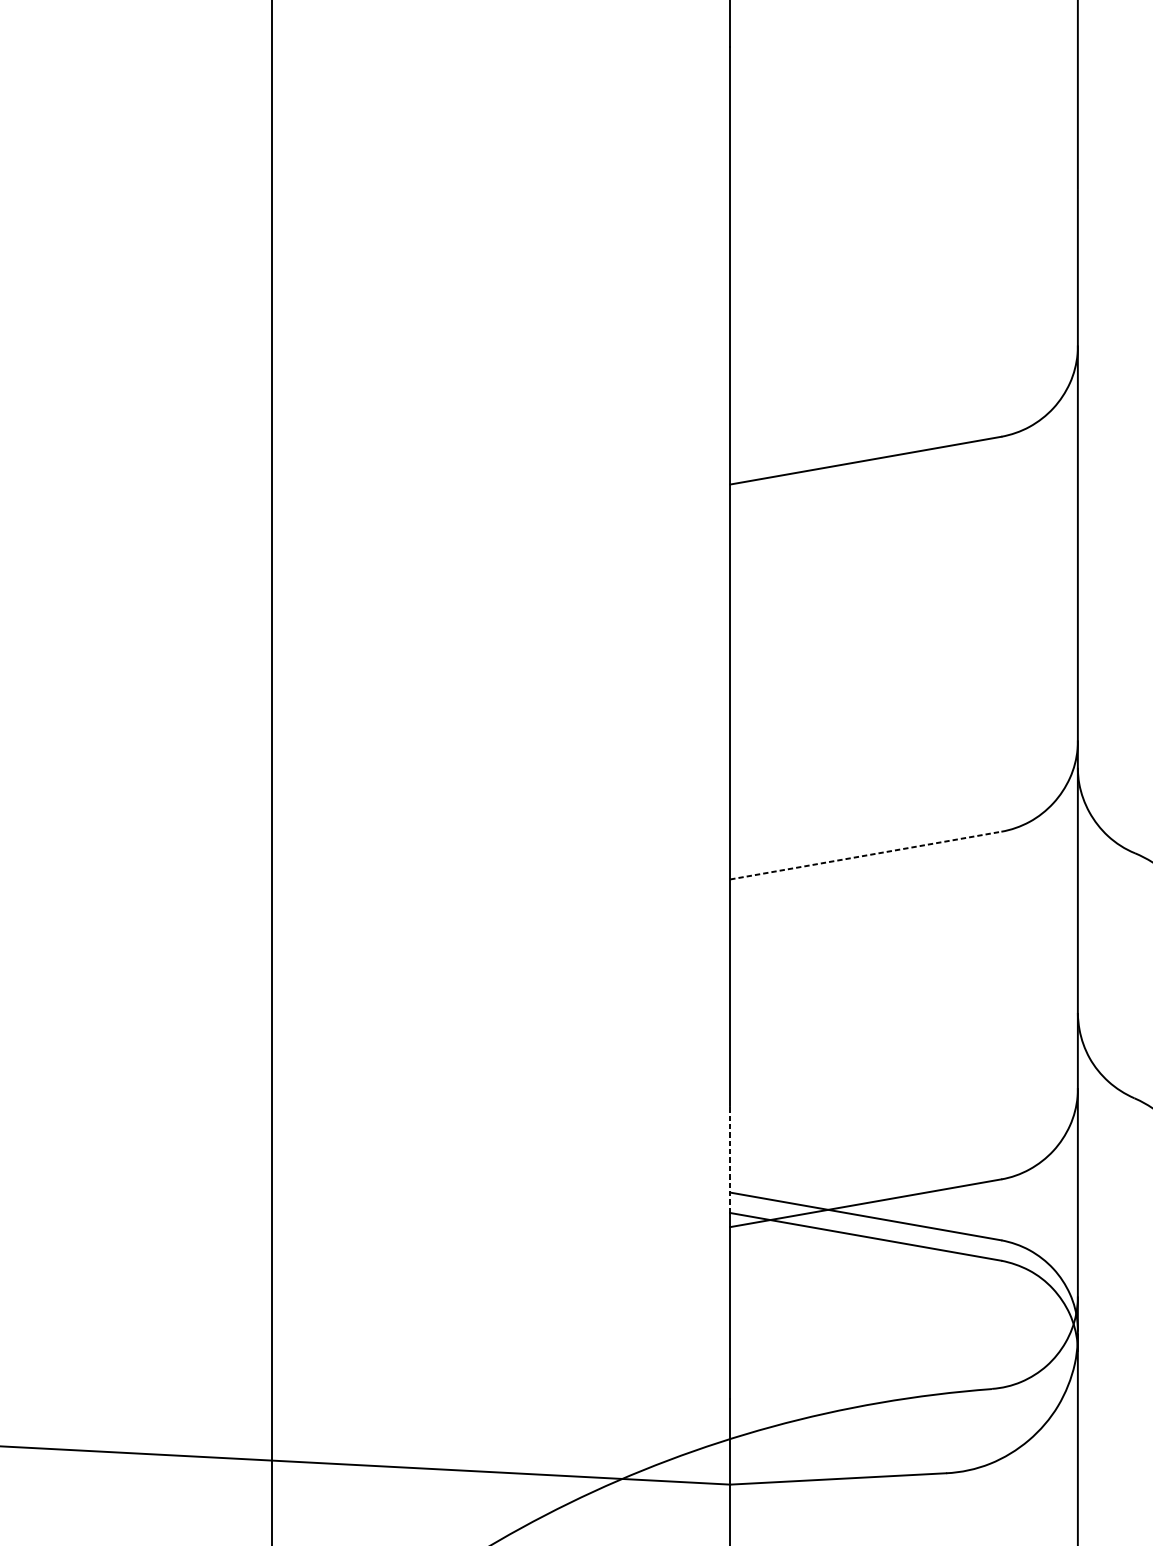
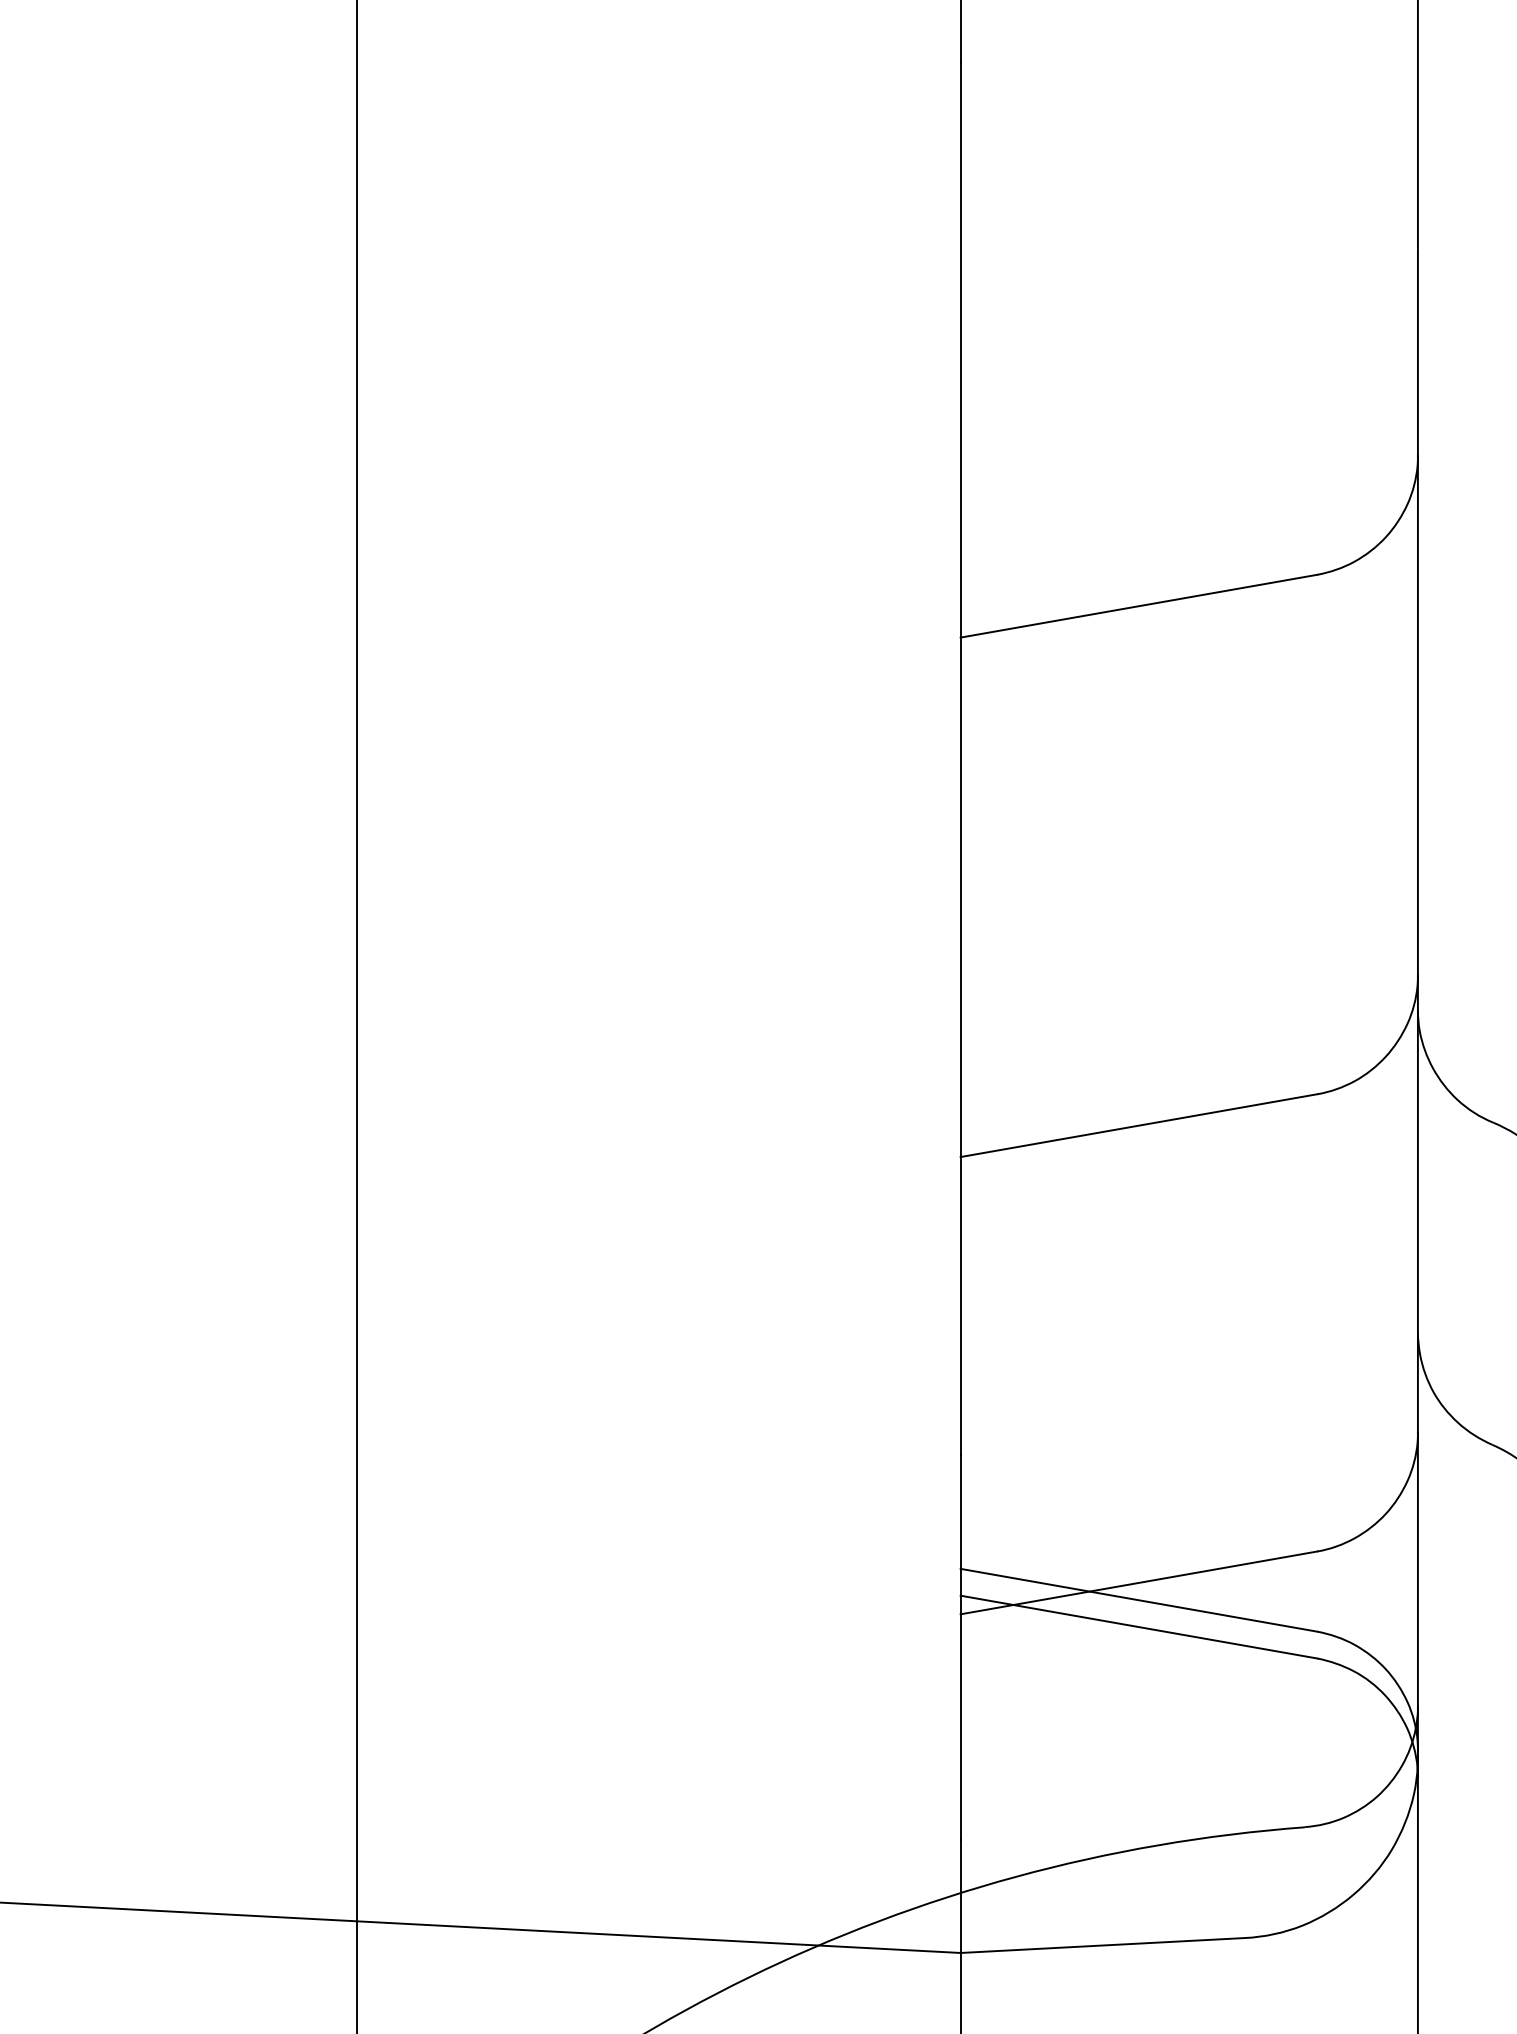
line: (866, 855) -> (1139, 1125), dashed -> solid
line: (730, 1158) -> (960, 1524), dashed -> solid

